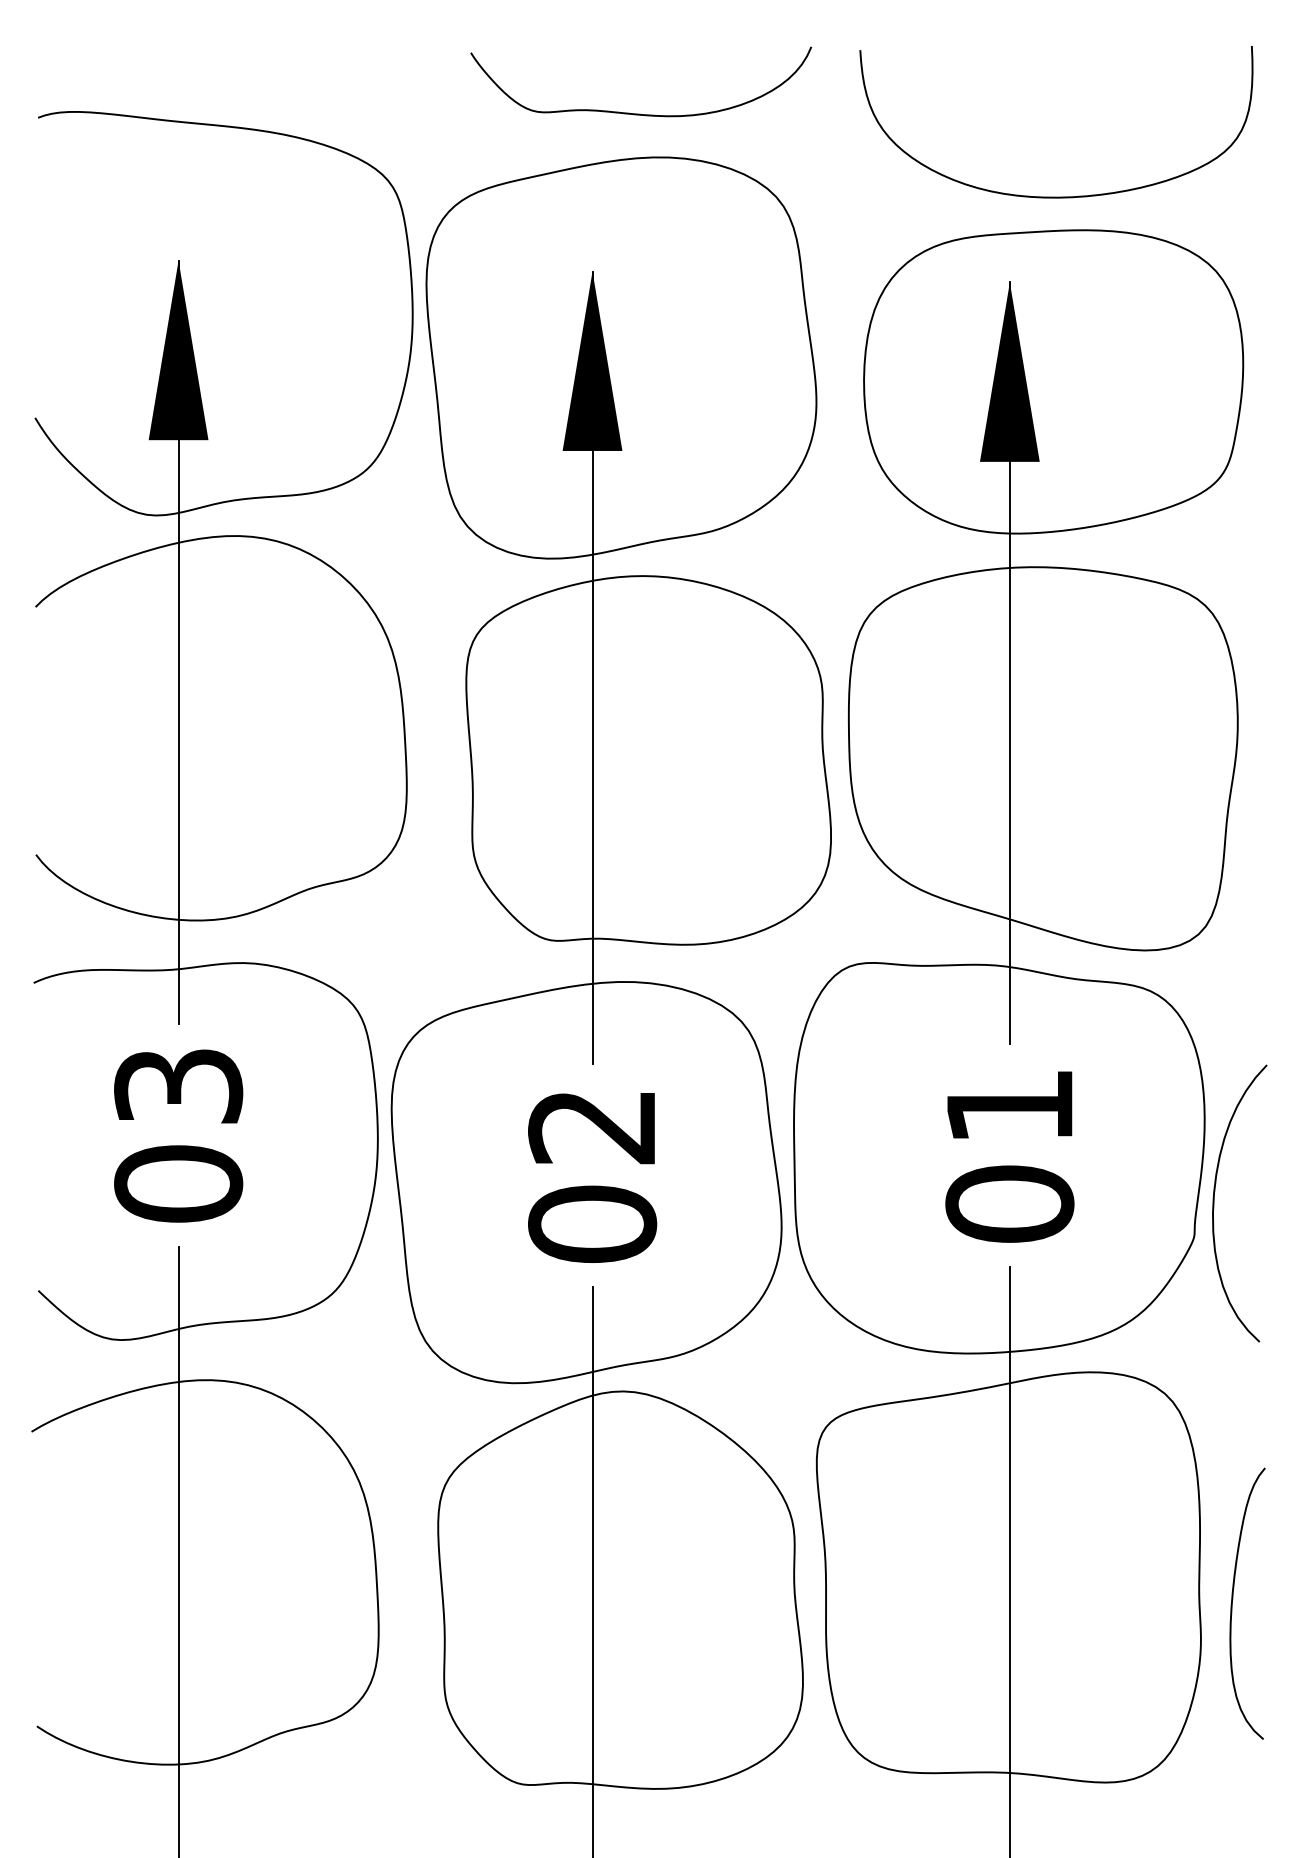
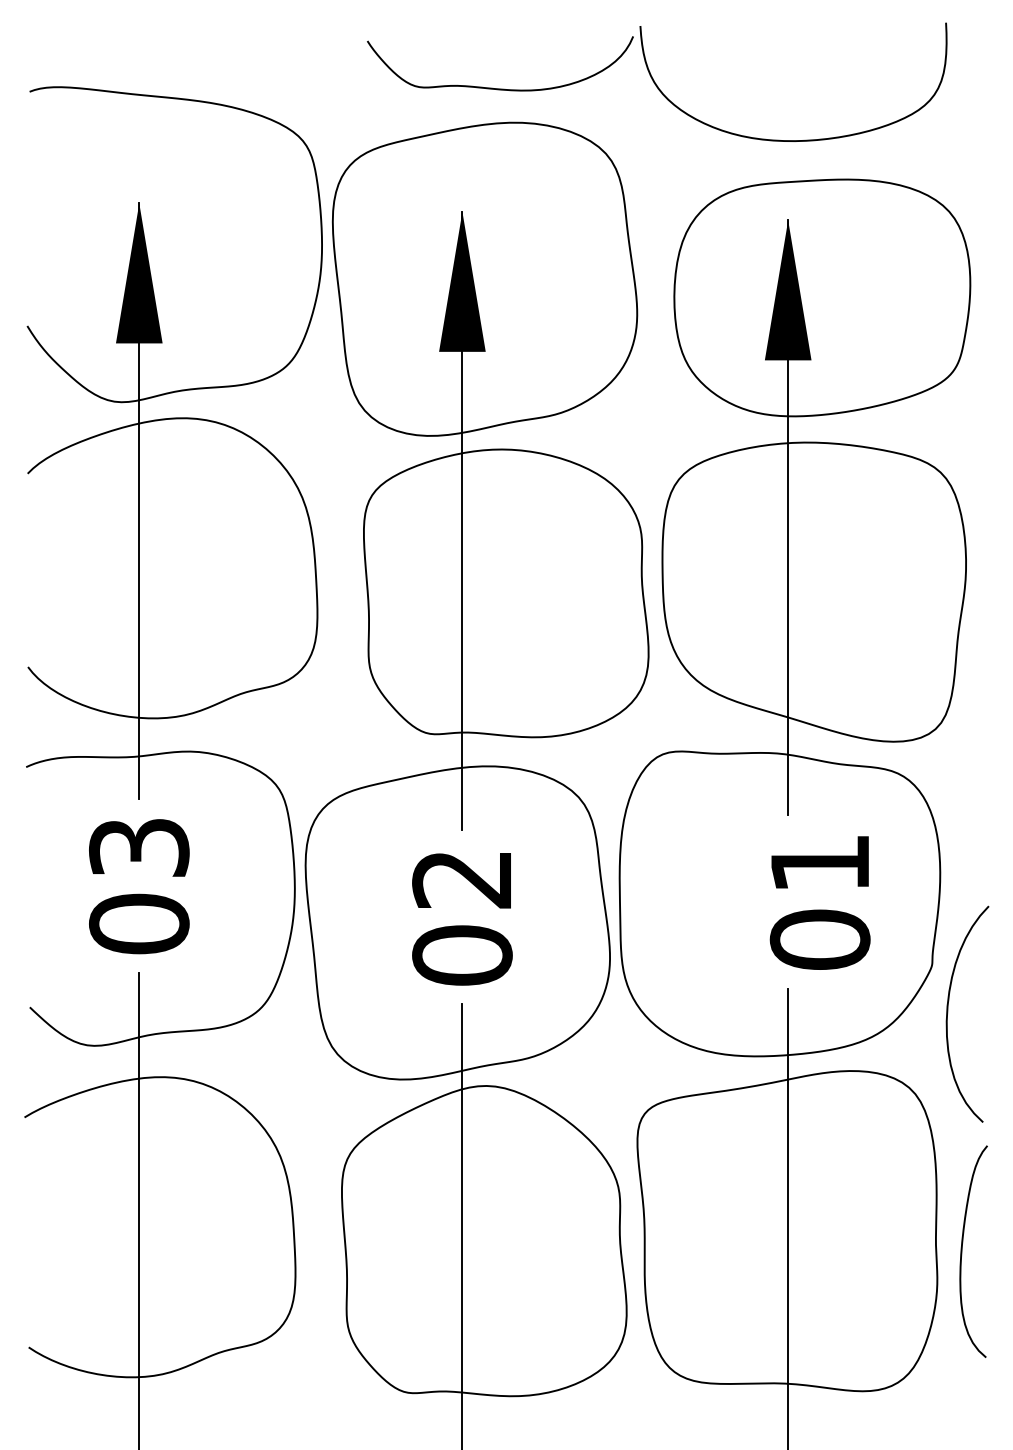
curve: (1056, 196) -> (793, 140), moved
text: (1008, 1156) -> (819, 902), moved
curve: (1215, 1202) -> (948, 1013), moved

